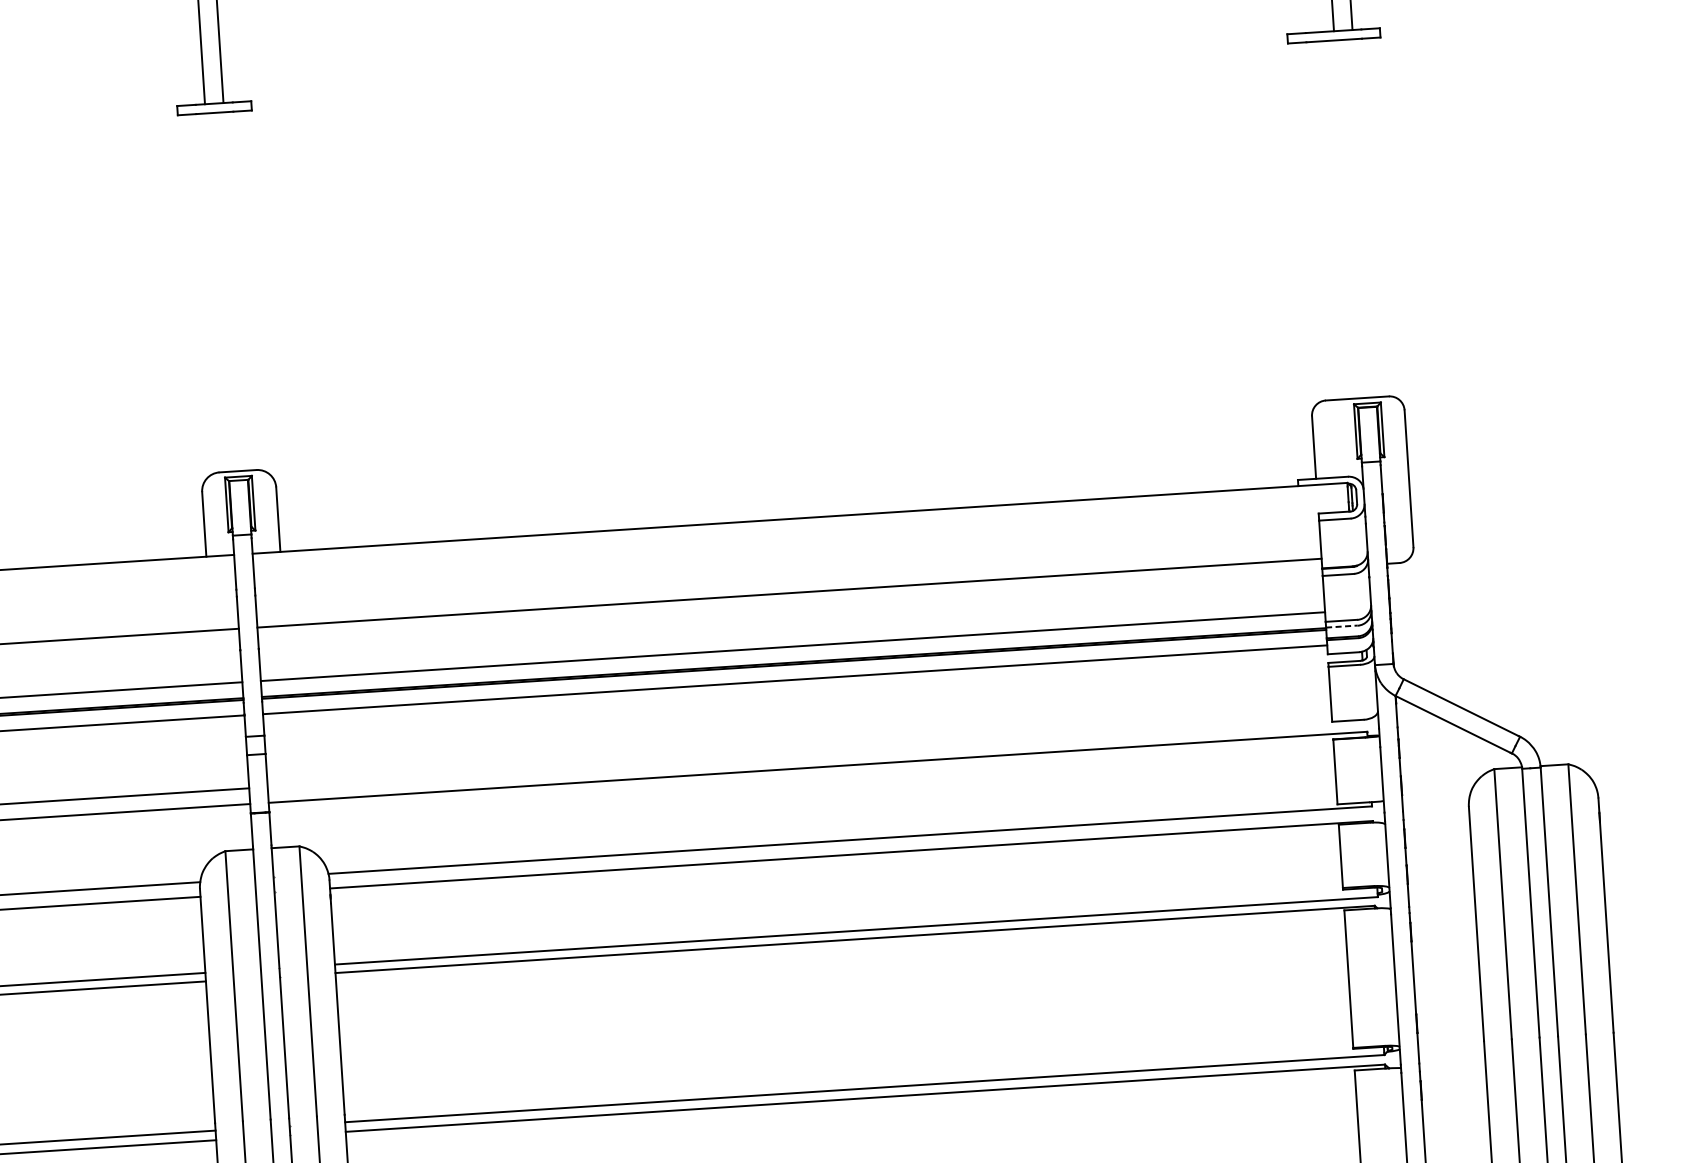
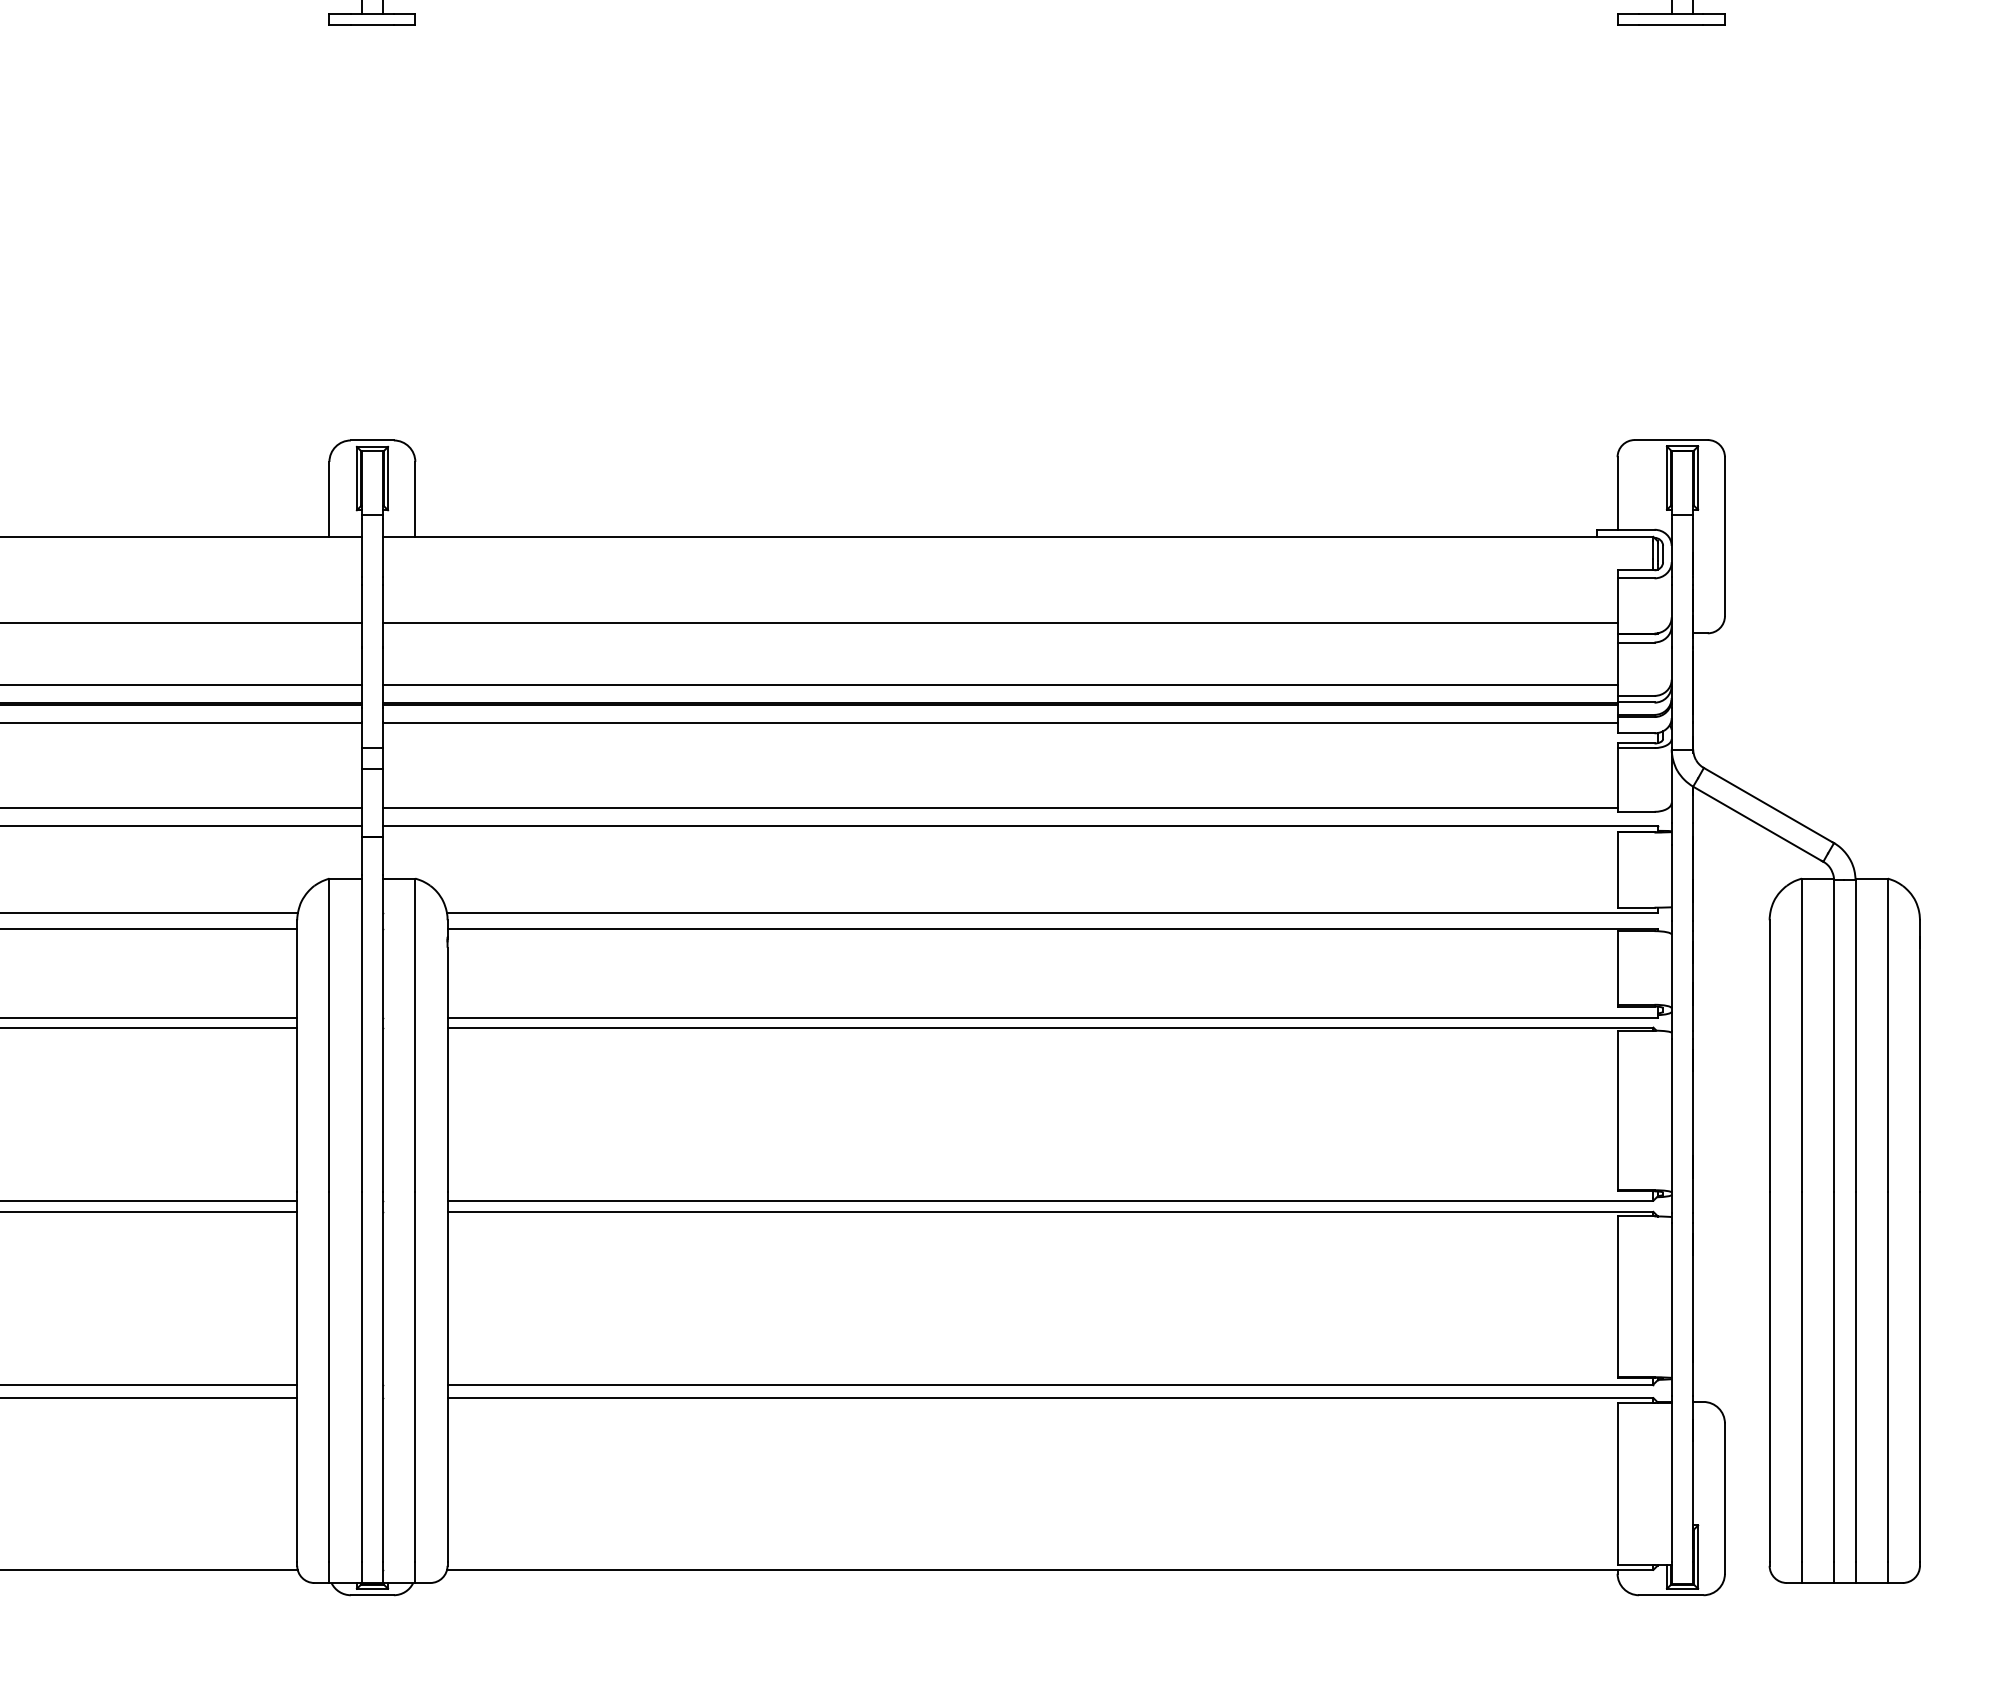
line: (1342, 626) -> (1636, 702), dashed -> solid
line: (799, 752) -> (1000, 807), added

